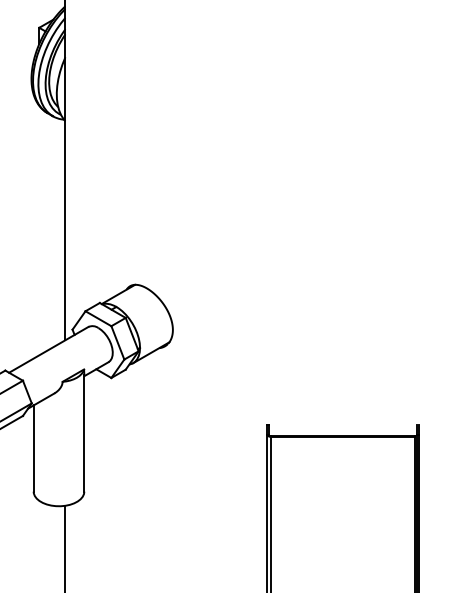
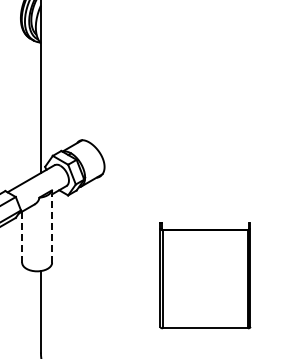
line: (84, 432) -> (52, 227), solid -> dashed
line: (34, 449) -> (22, 237), solid -> dashed

